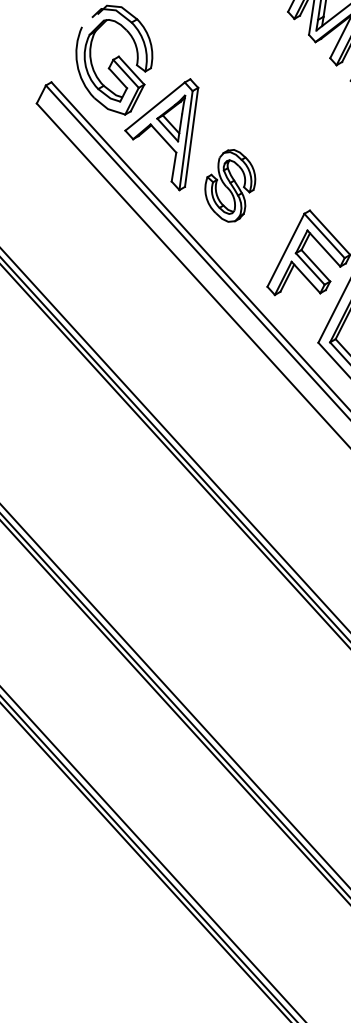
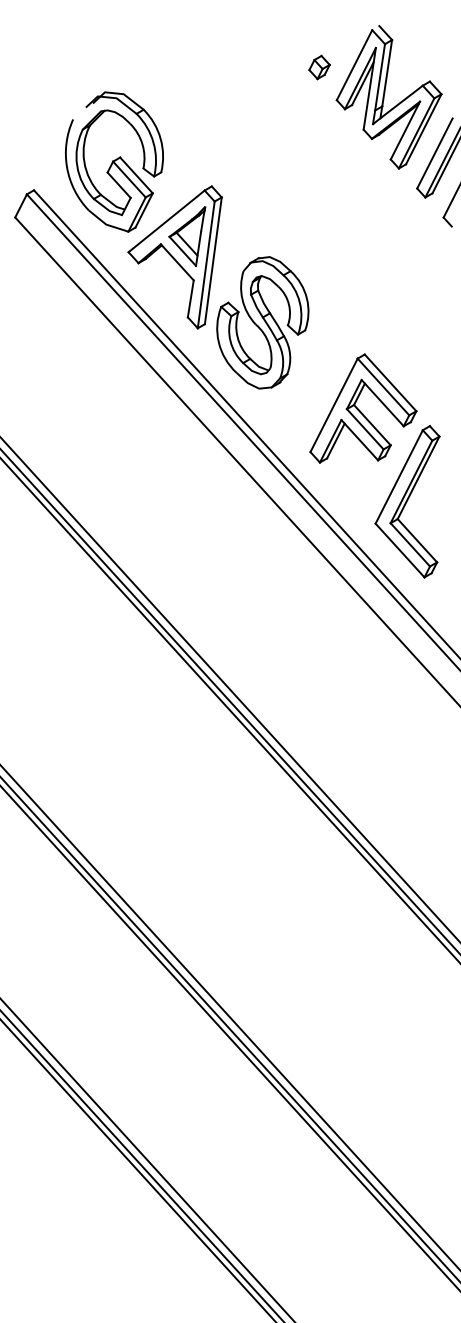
part: (230, 185) -> (262, 322), size x1.43

